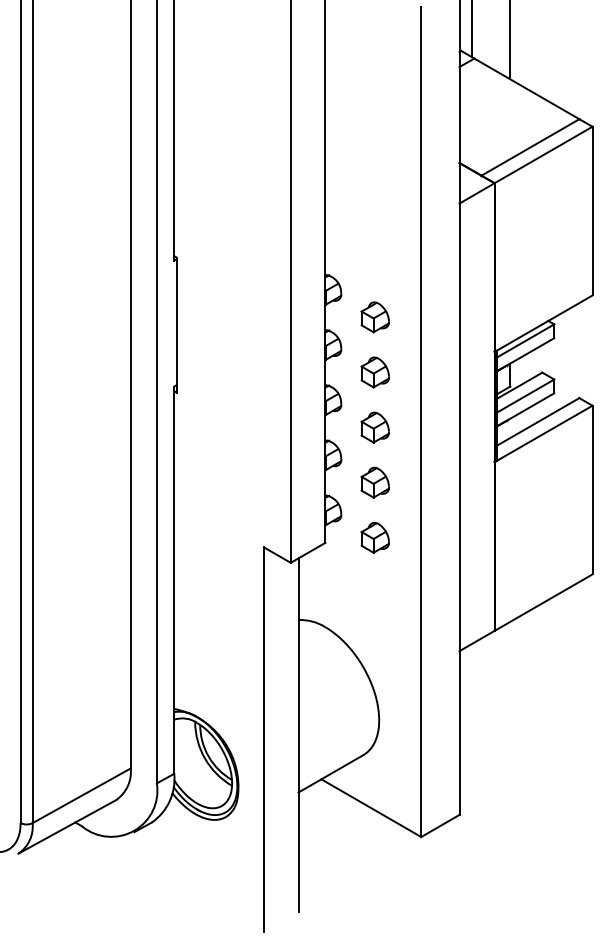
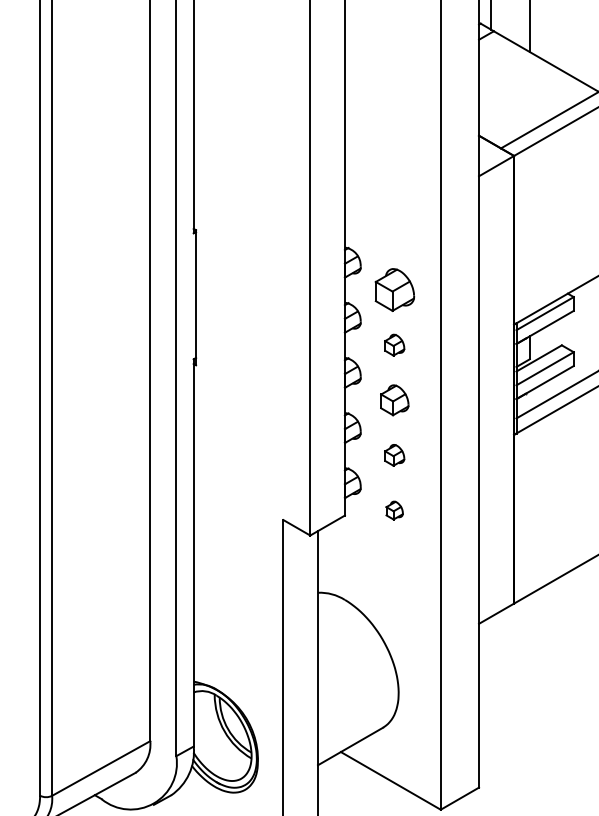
part: (374, 317) -> (394, 290), size x1.4
part: (374, 372) -> (394, 345), size x0.7
part: (374, 482) -> (394, 455), size x0.7
part: (374, 537) -> (394, 510), size x0.6

